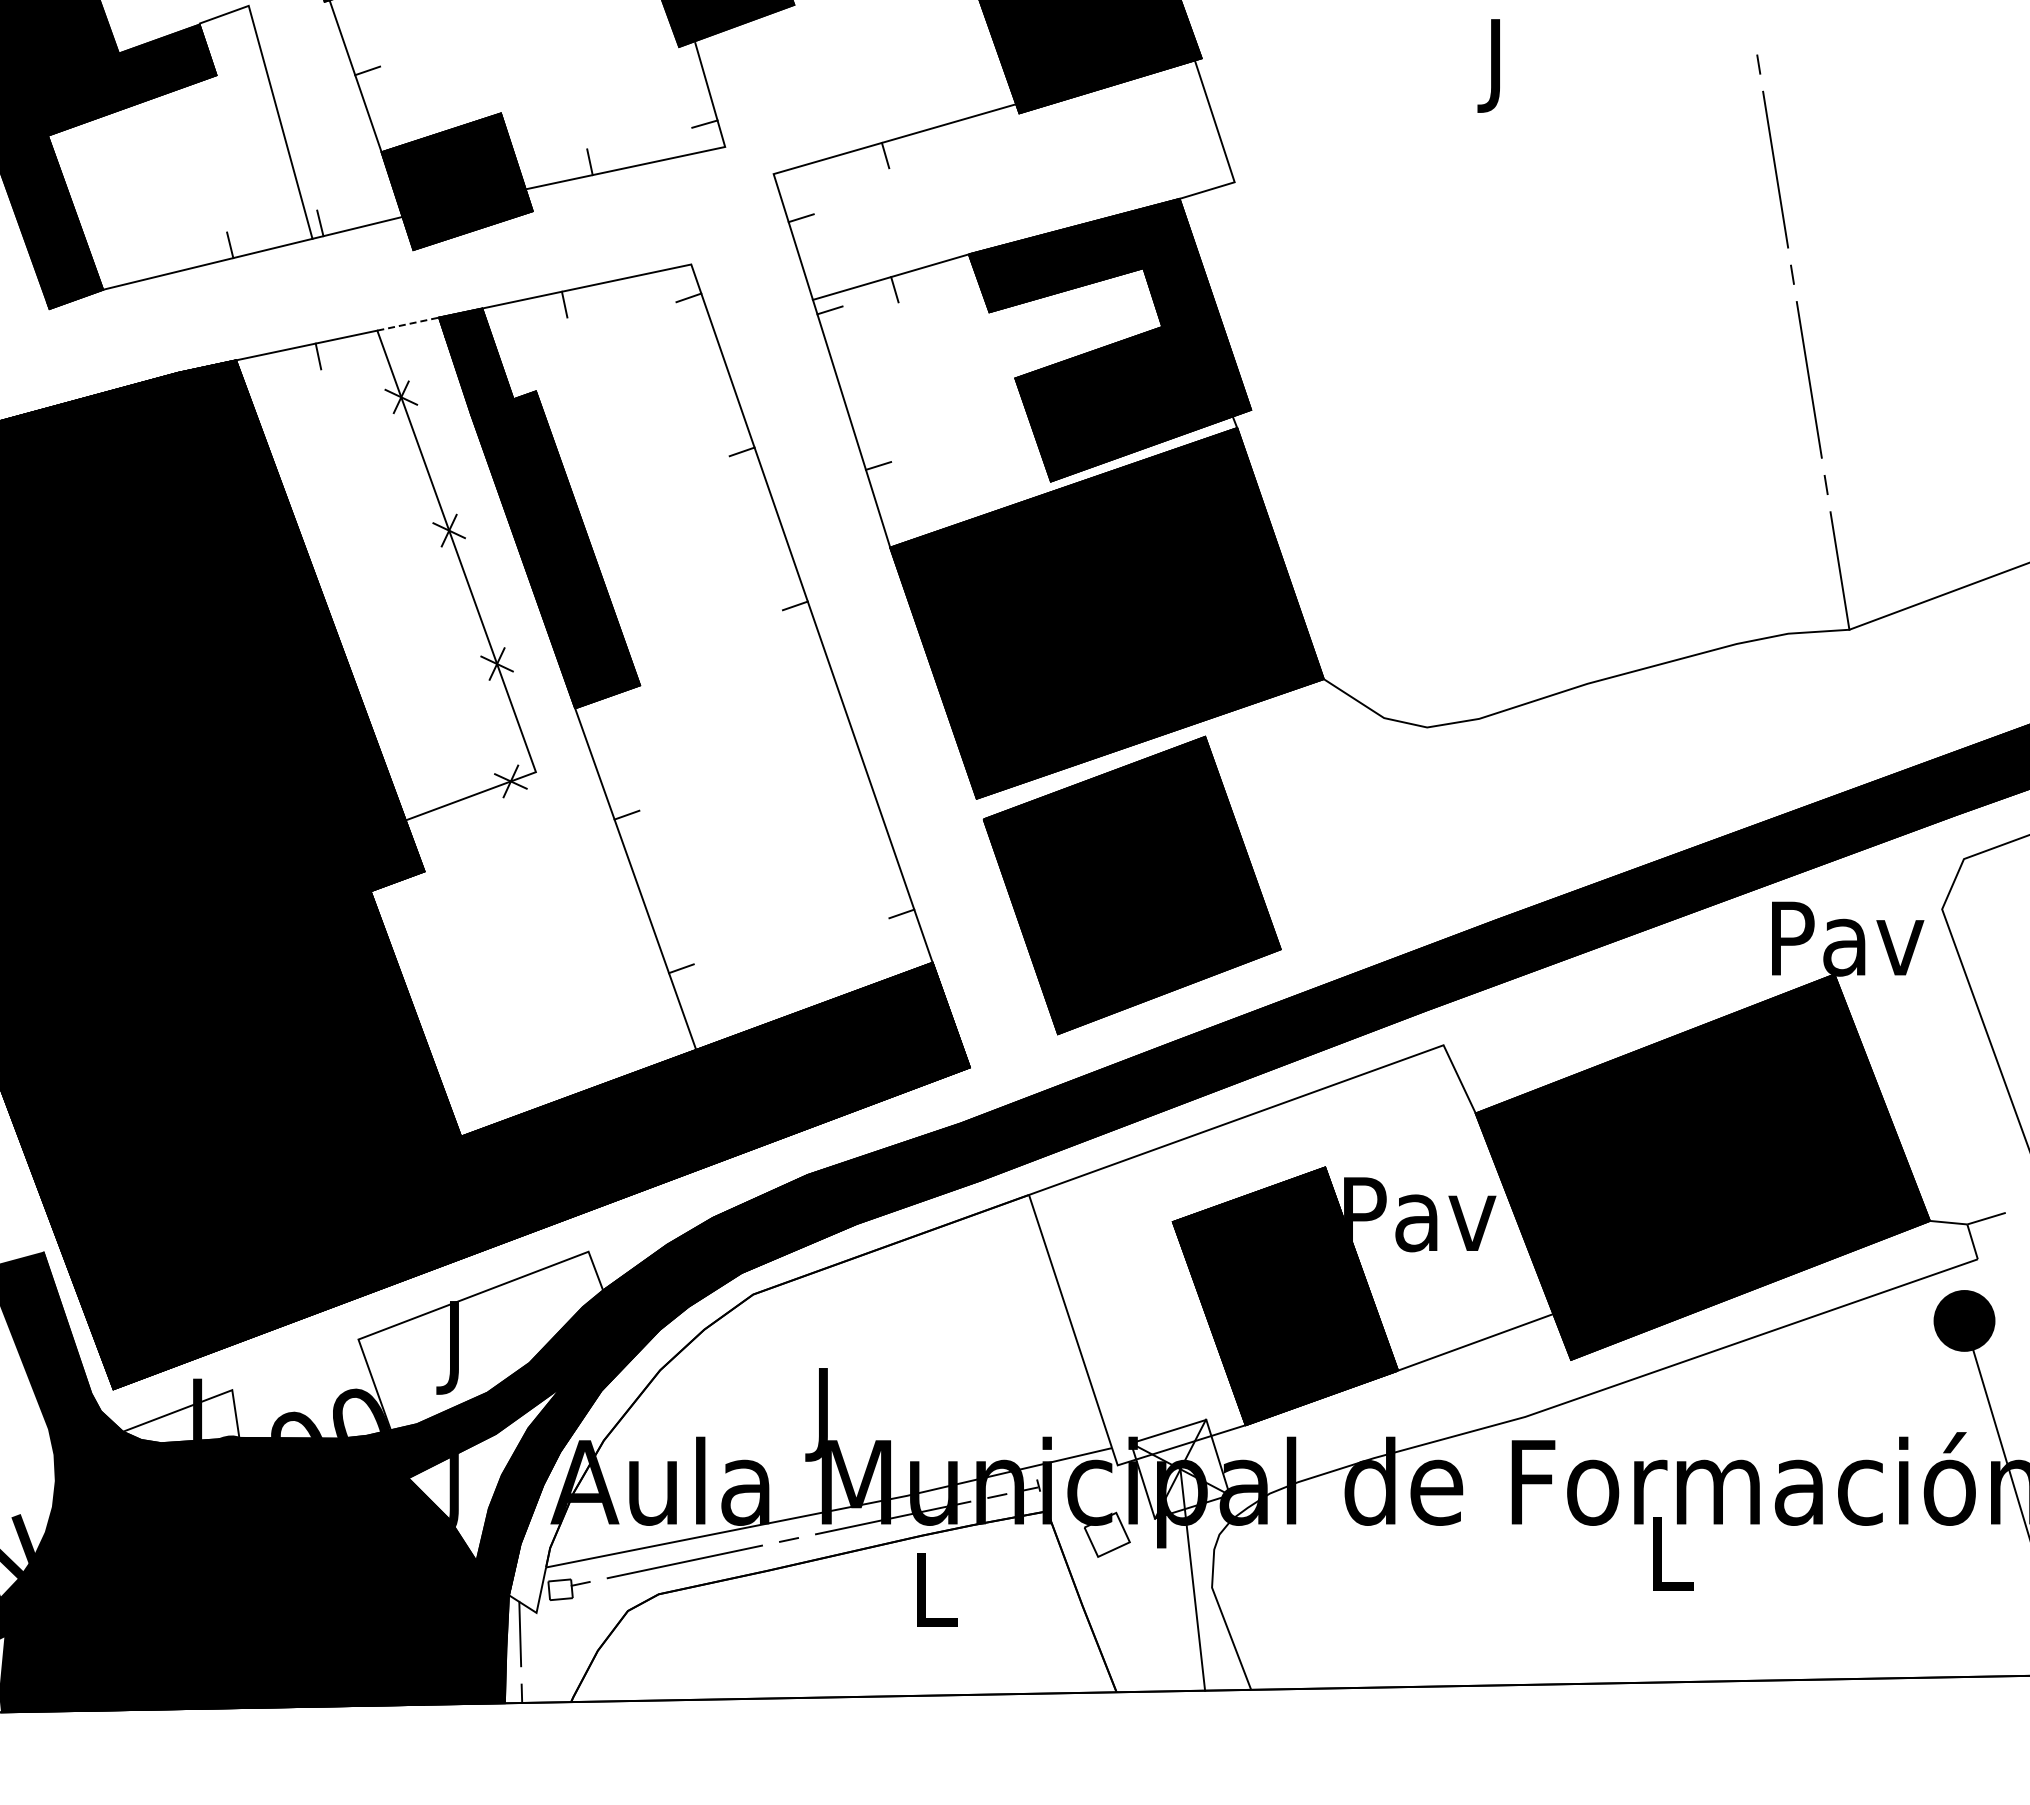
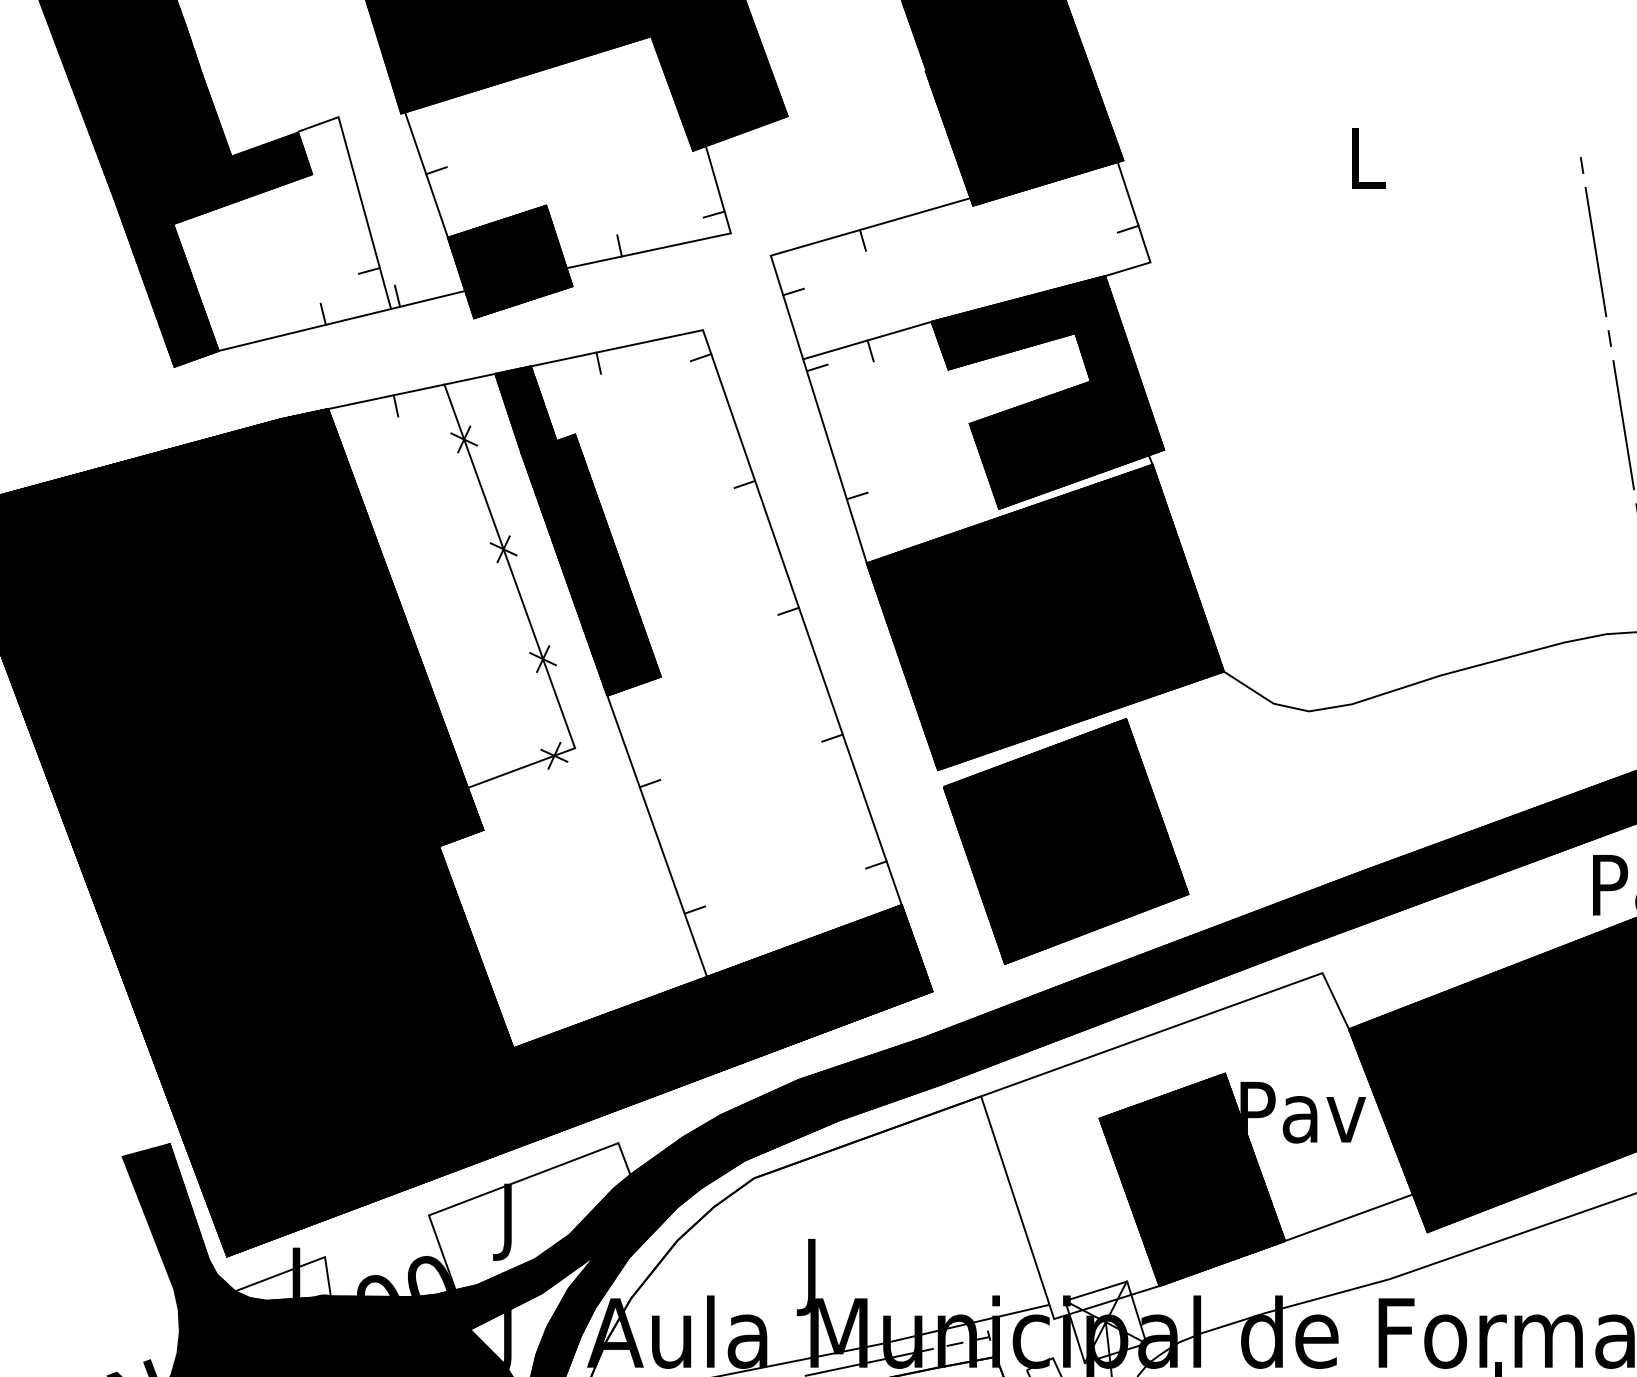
text: (1498, 65) -> (1367, 166), J -> L
line: (1207, 141) -> (1128, 228), added
line: (285, 192) -> (368, 270), added
line: (408, 324) -> (470, 379), dashed -> solid
line: (848, 759) -> (832, 737), added

